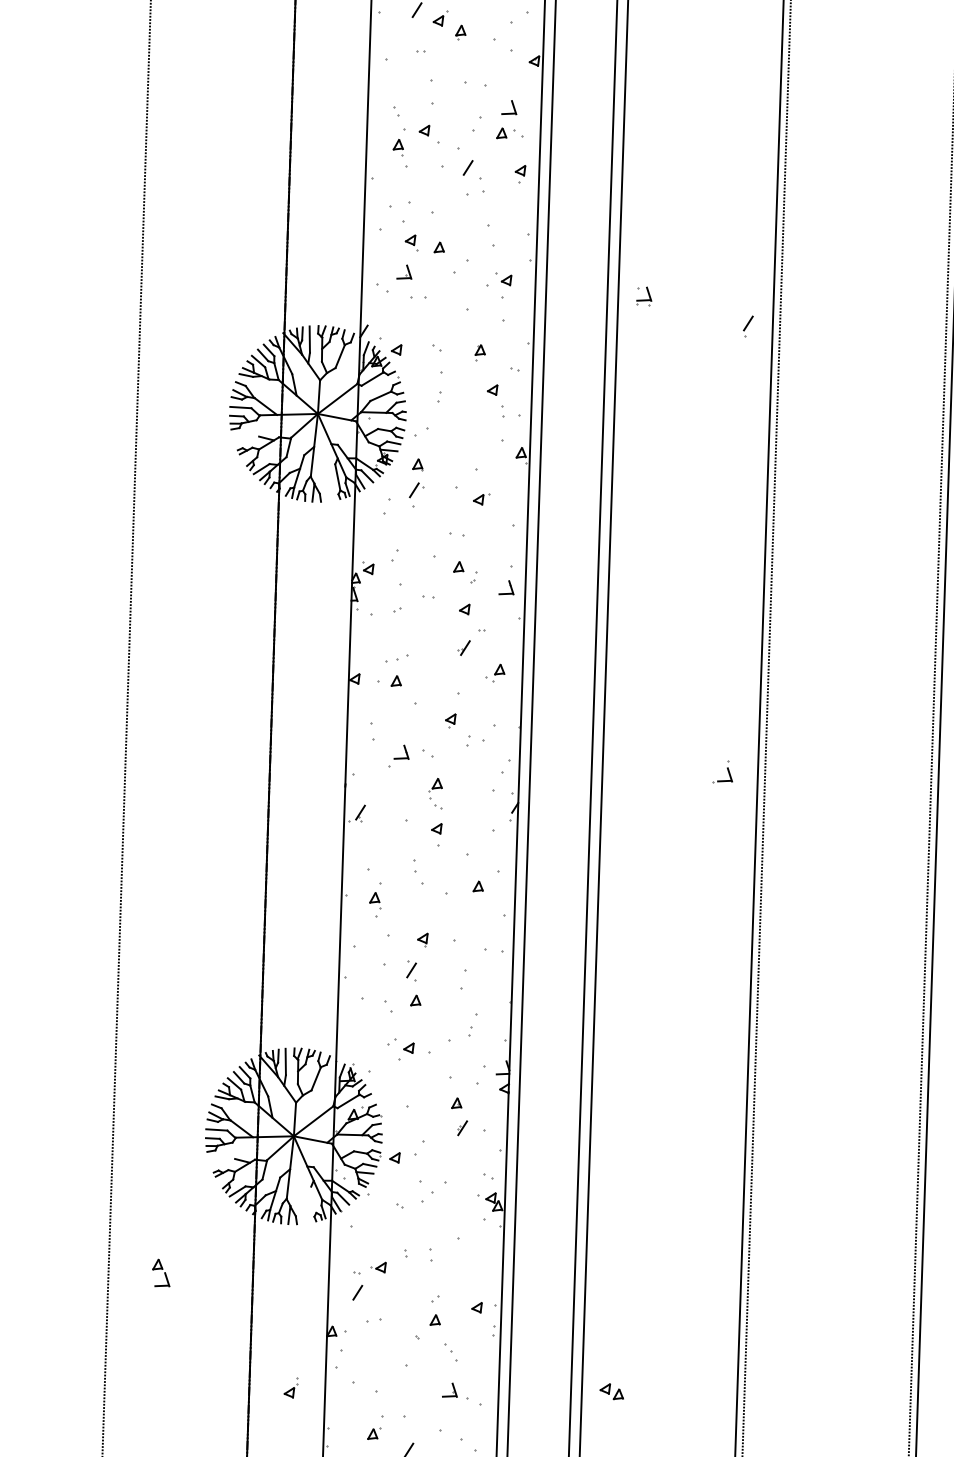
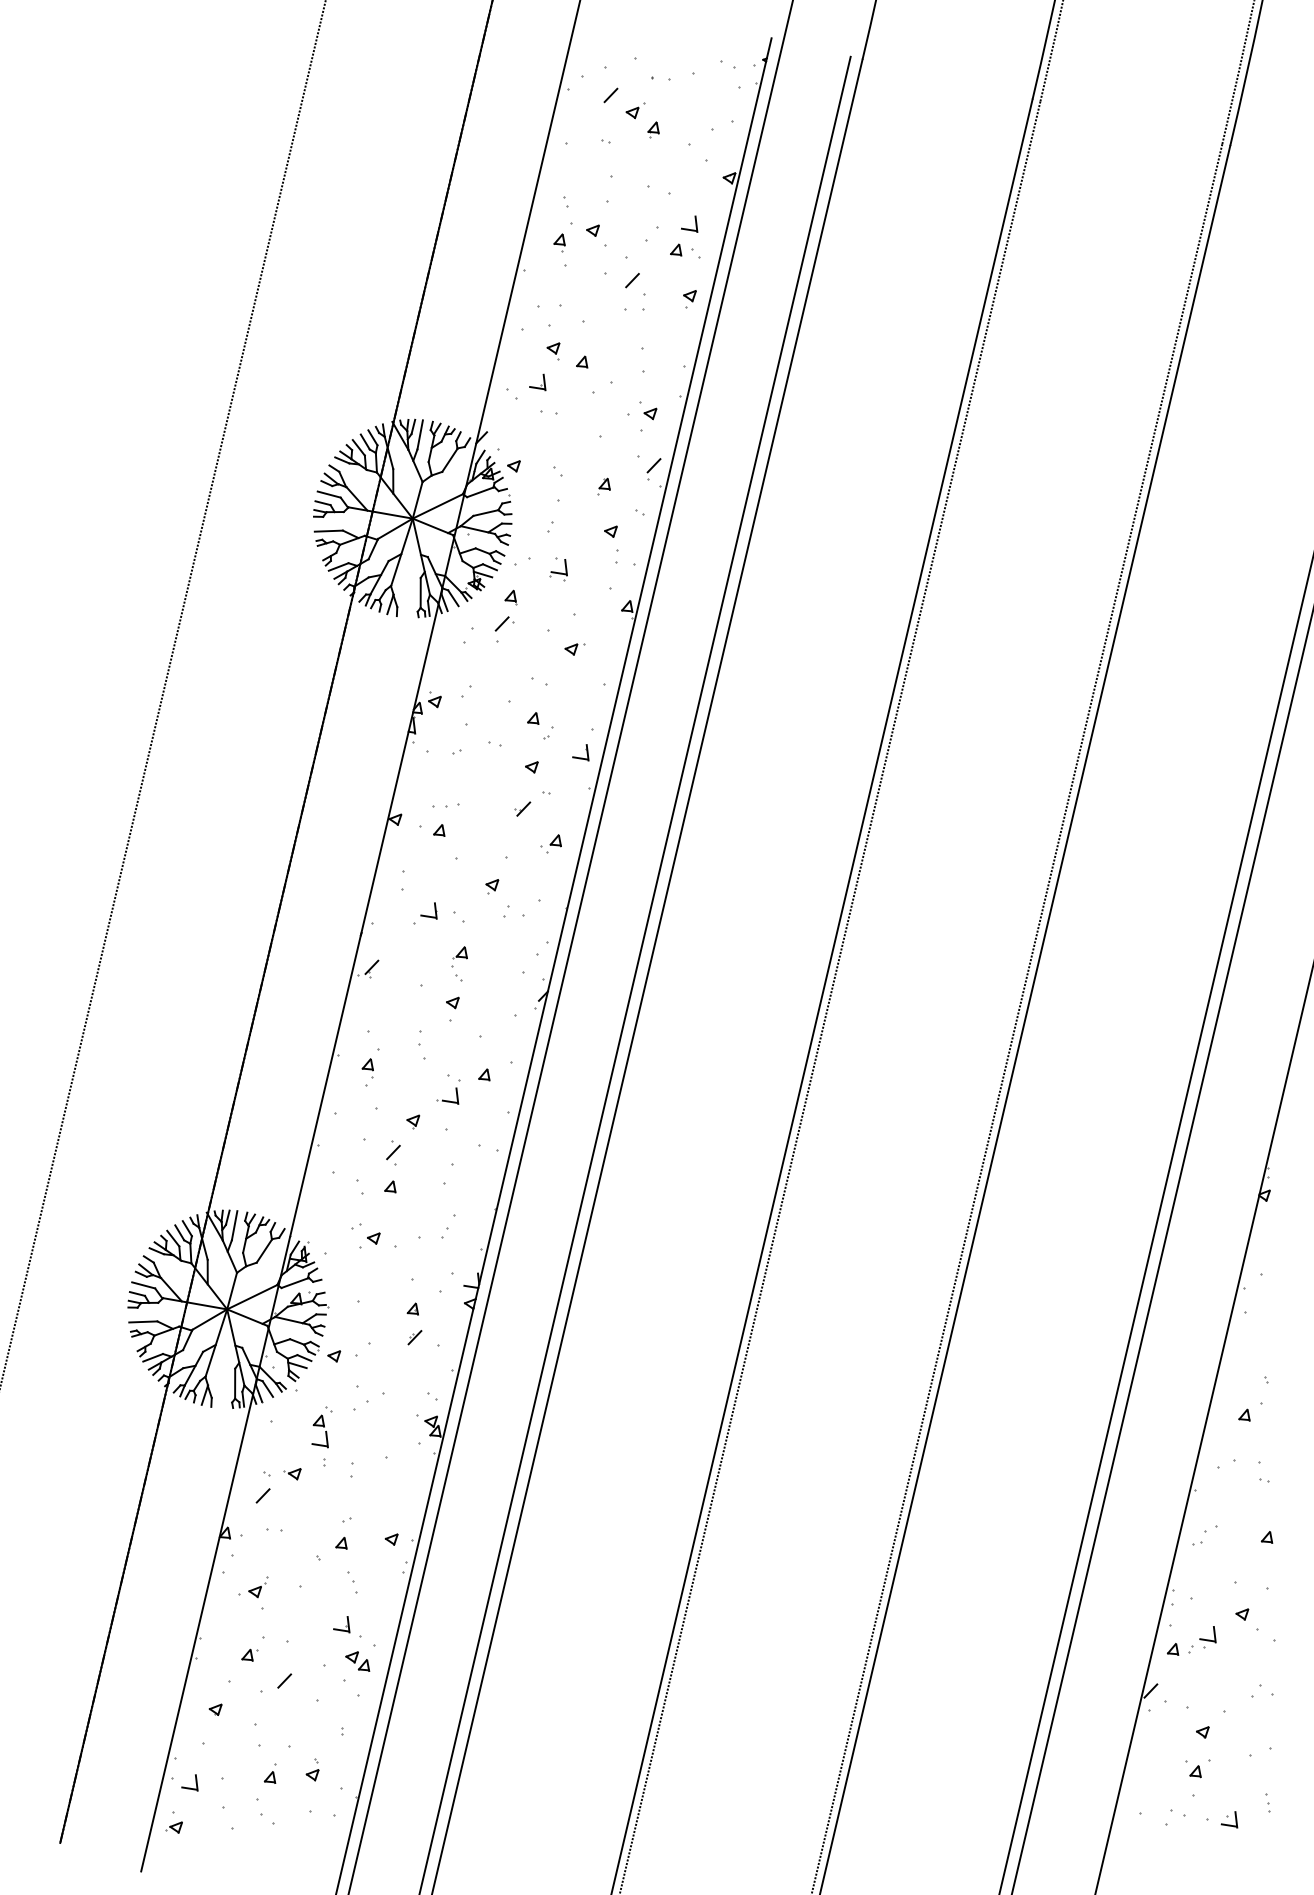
part: (642, 297) -> (558, 569), moved
part: (748, 326) -> (653, 469), moved
line: (246, 439) -> (328, 530), added
part: (727, 771) -> (455, 1091), moved
line: (222, 1161) -> (143, 1321), added
line: (314, 1199) -> (235, 1383), added
part: (159, 1274) -> (319, 1431), moved
part: (292, 1389) -> (258, 1587), moved
part: (611, 1392) -> (357, 1661), moved

